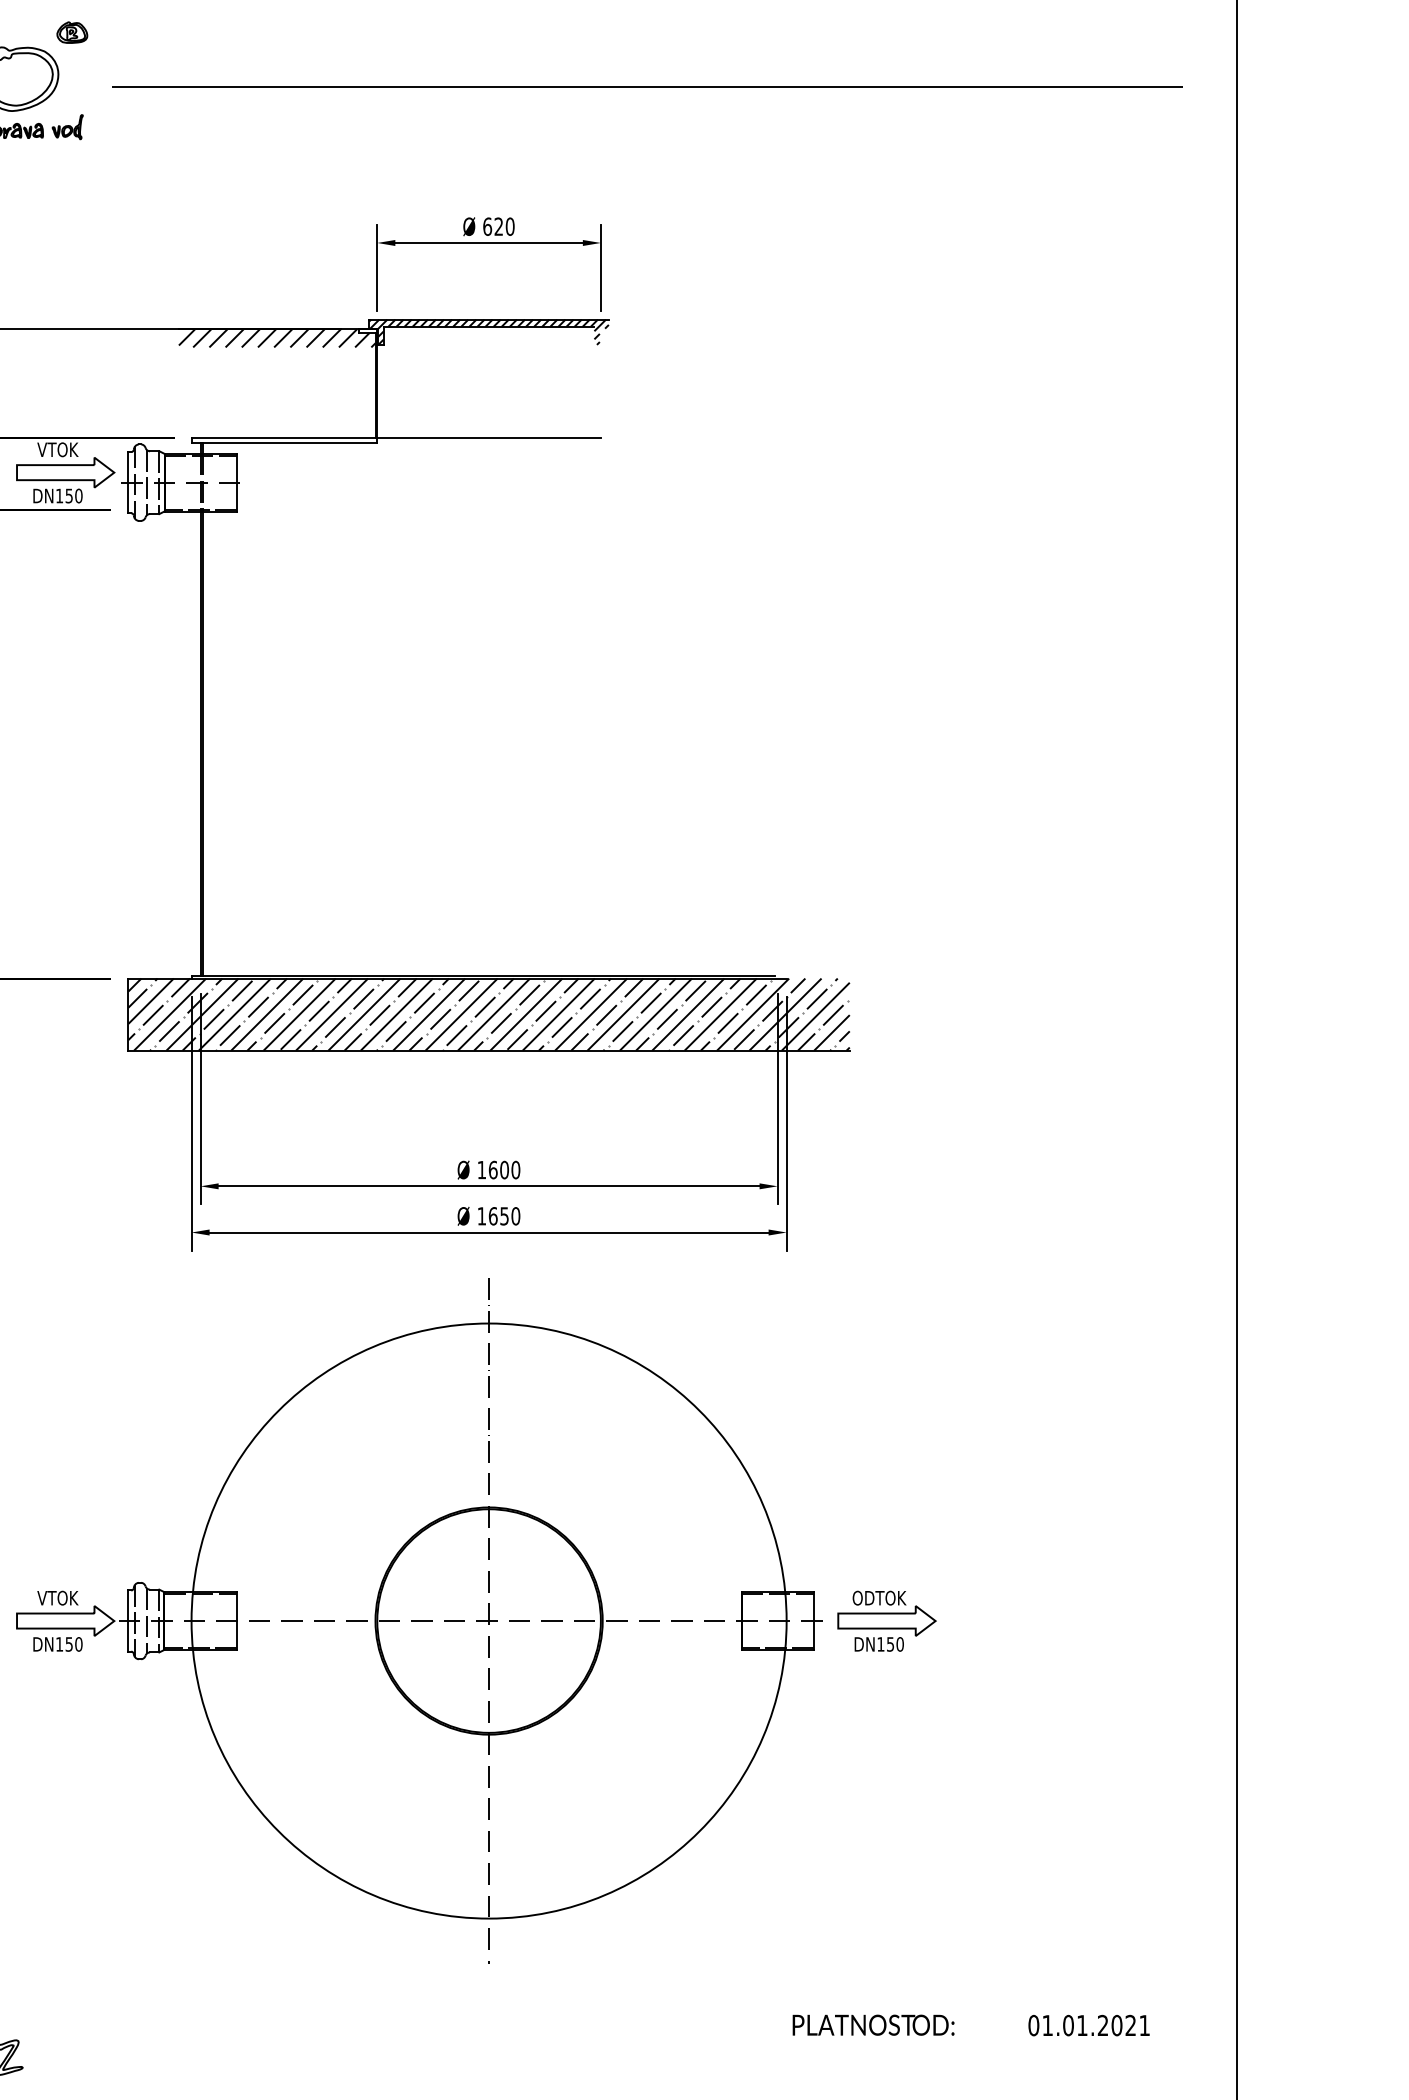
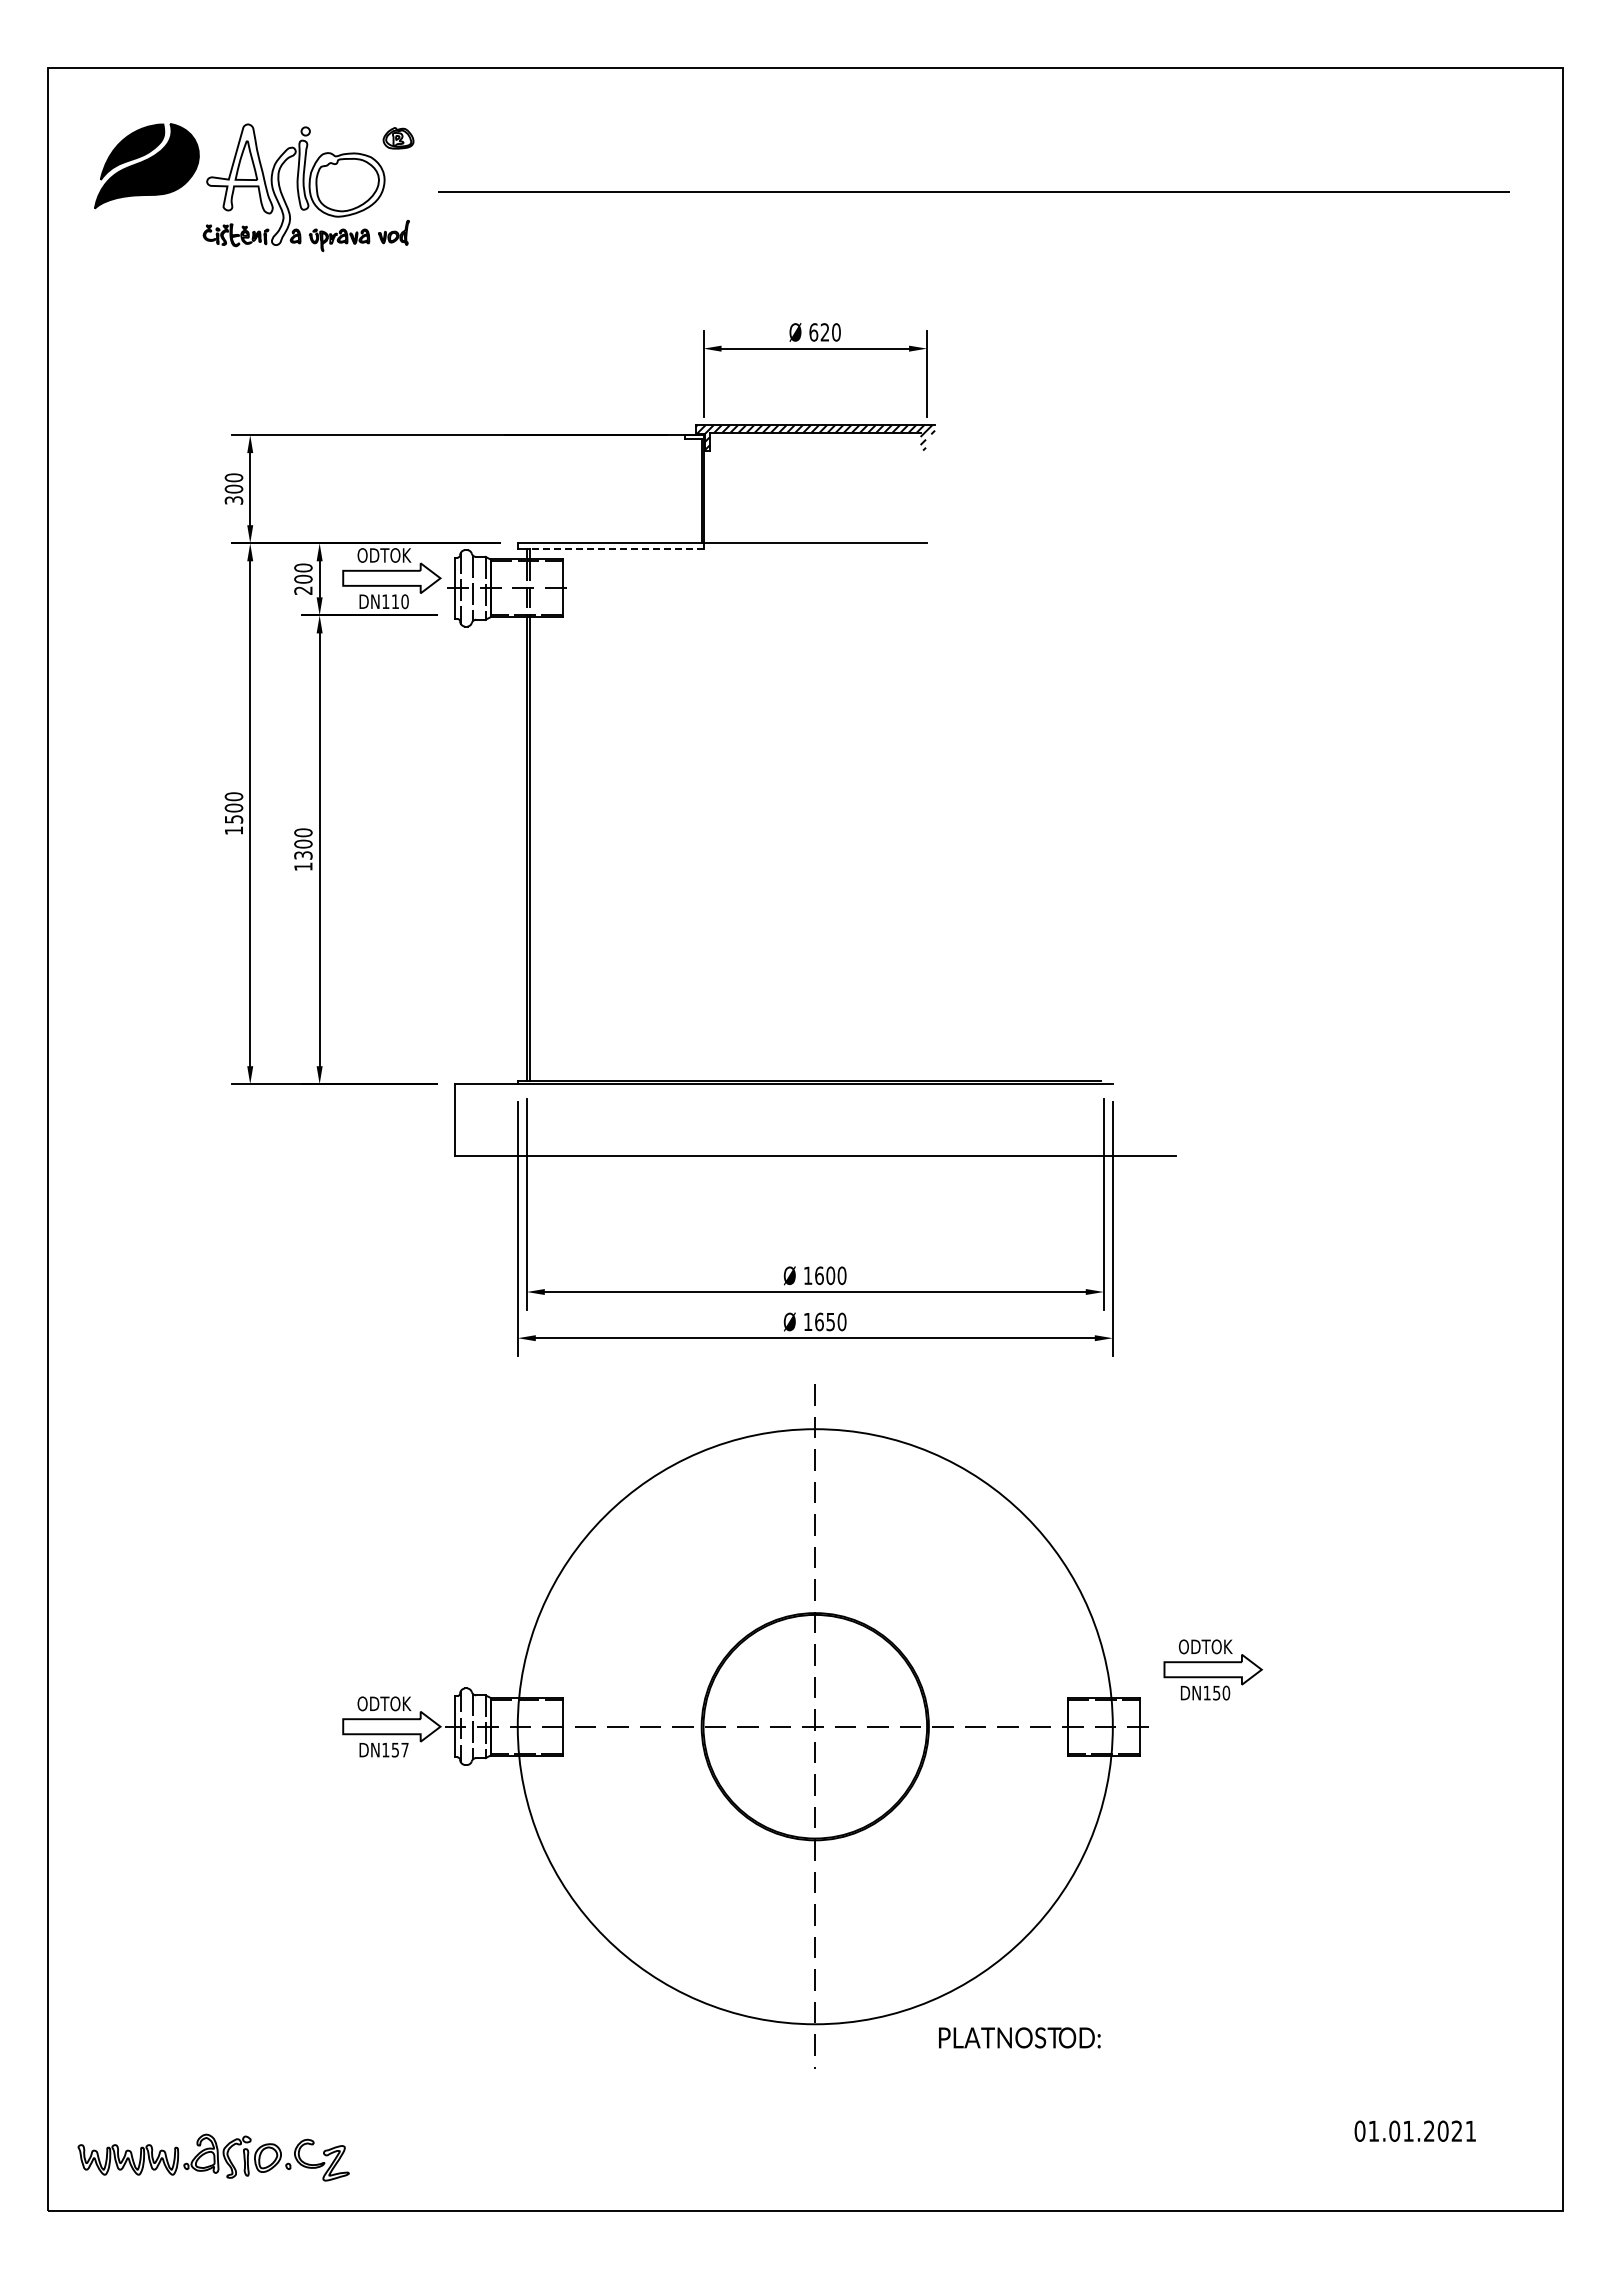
hatch: (277, 338) -> (603, 444), removed
line: (290, 442) -> (616, 548), solid -> dashed
text: (58, 449) -> (384, 555), VTOK -> ODTOK
text: (68, 495) -> (394, 601), DN150 -> DN110
hatch: (488, 1014) -> (814, 1120), removed
text: (58, 1597) -> (384, 1703), VTOK -> ODTOK
part: (886, 1620) -> (1212, 1669), moved
text: (78, 1643) -> (404, 1749), DN150 -> DN157
text: (873, 2024) -> (1019, 2037), moved

